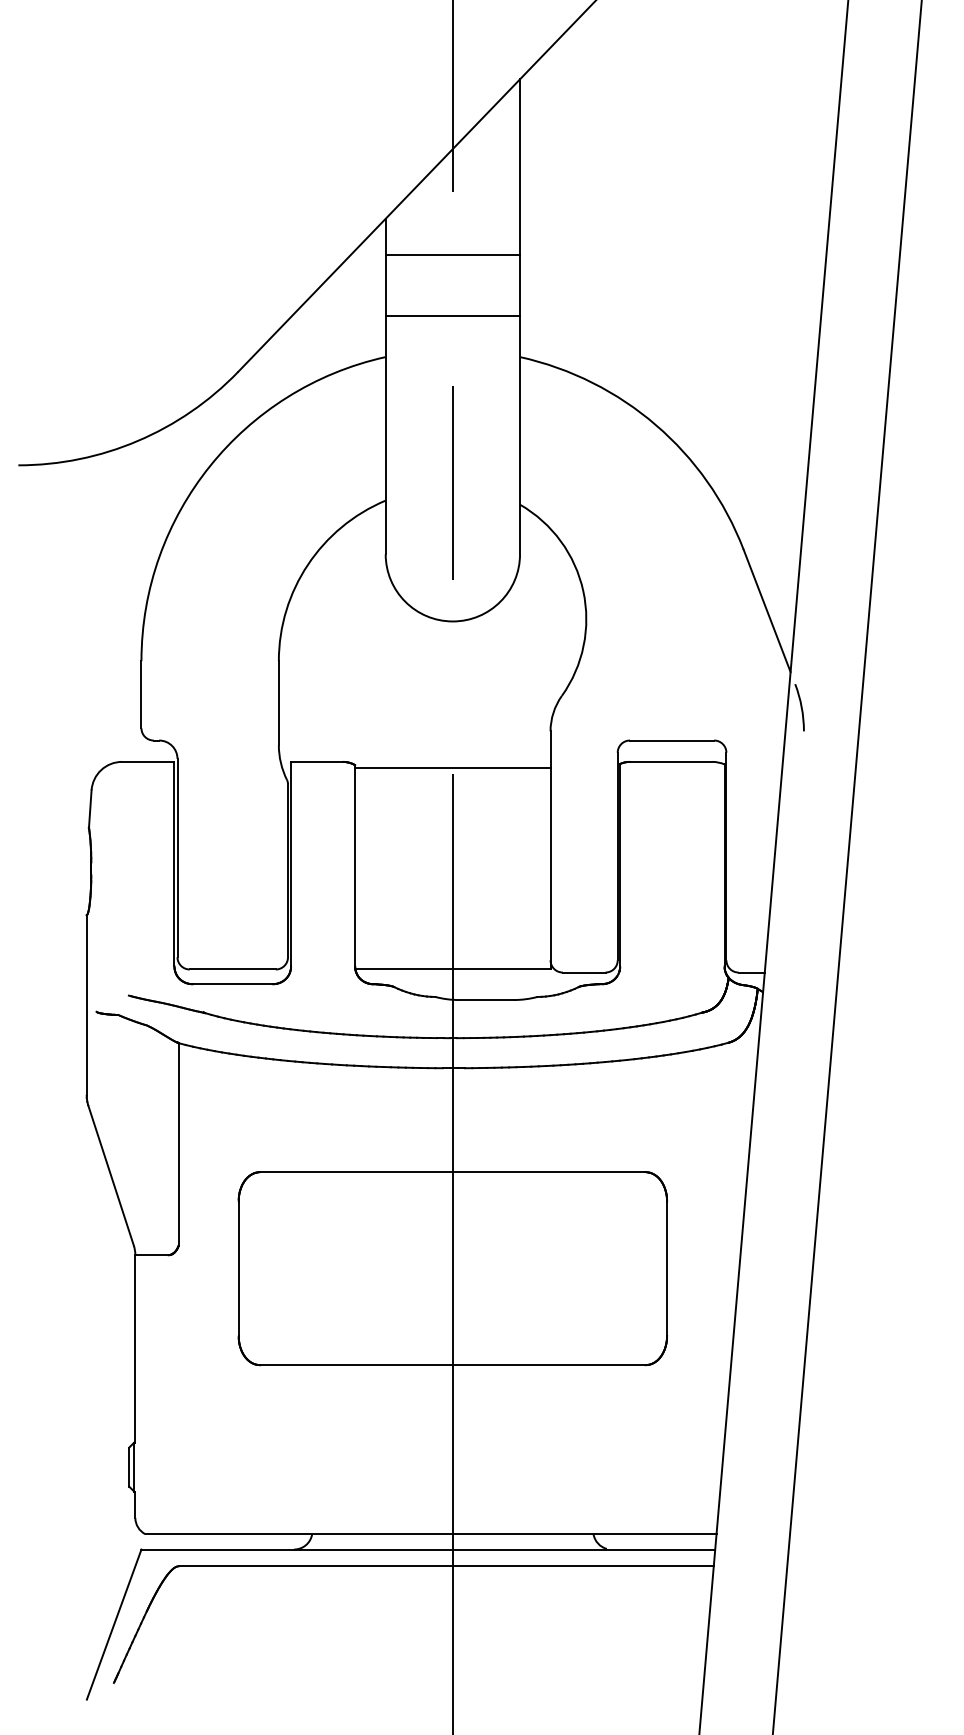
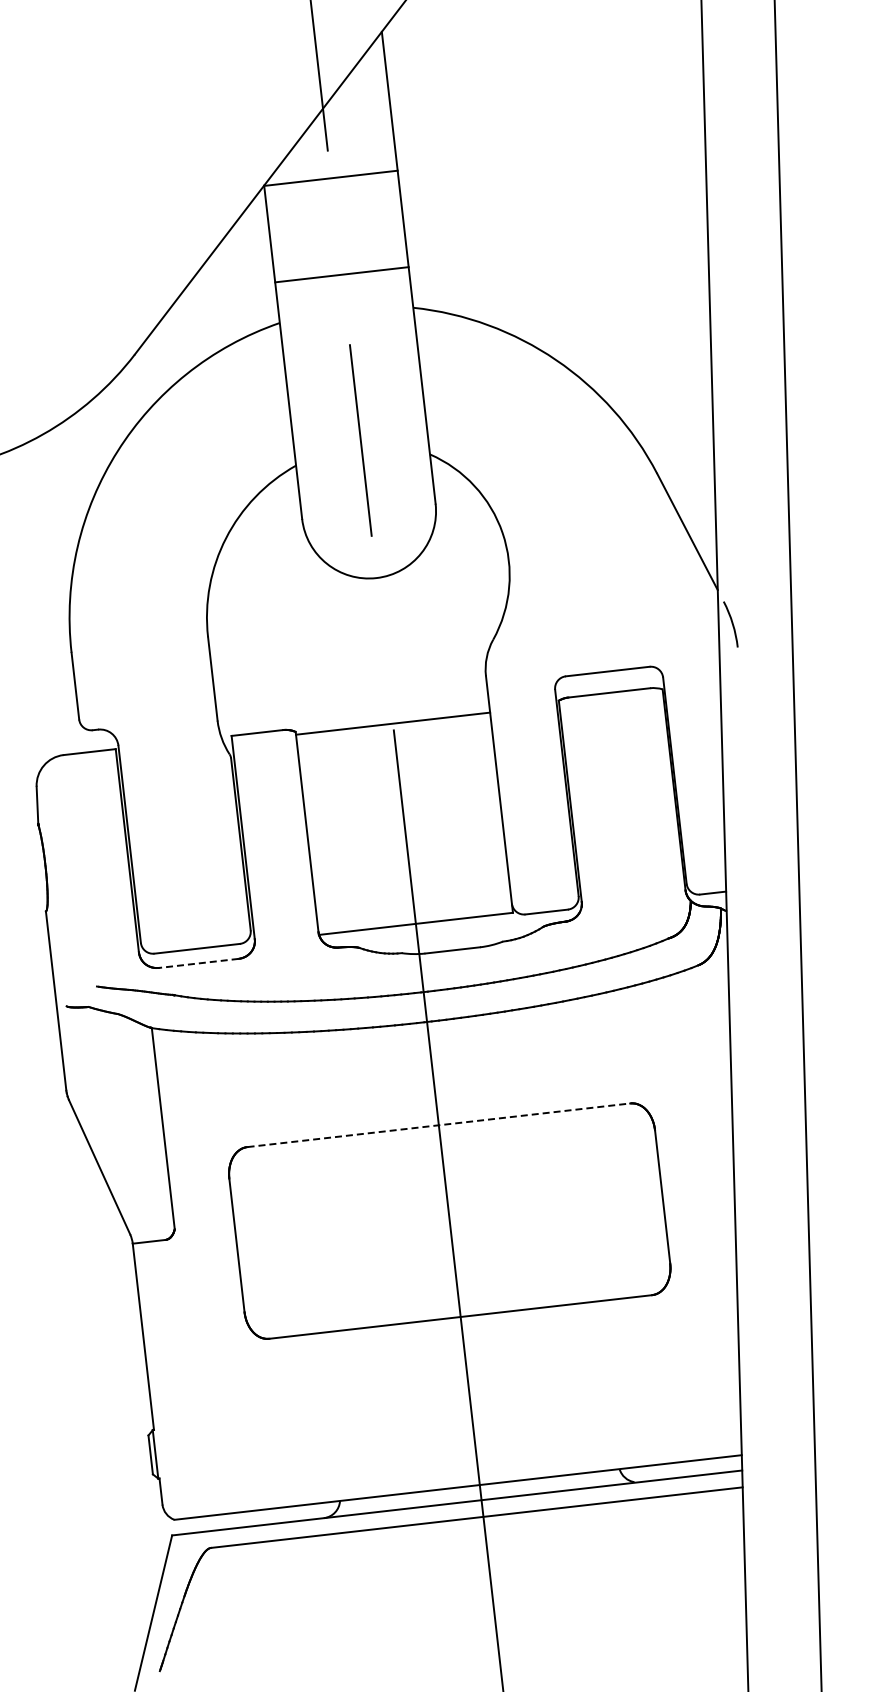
line: (452, 255) -> (330, 178), moved
line: (232, 984) -> (198, 963), solid -> dashed
line: (452, 1172) -> (438, 1125), solid -> dashed

